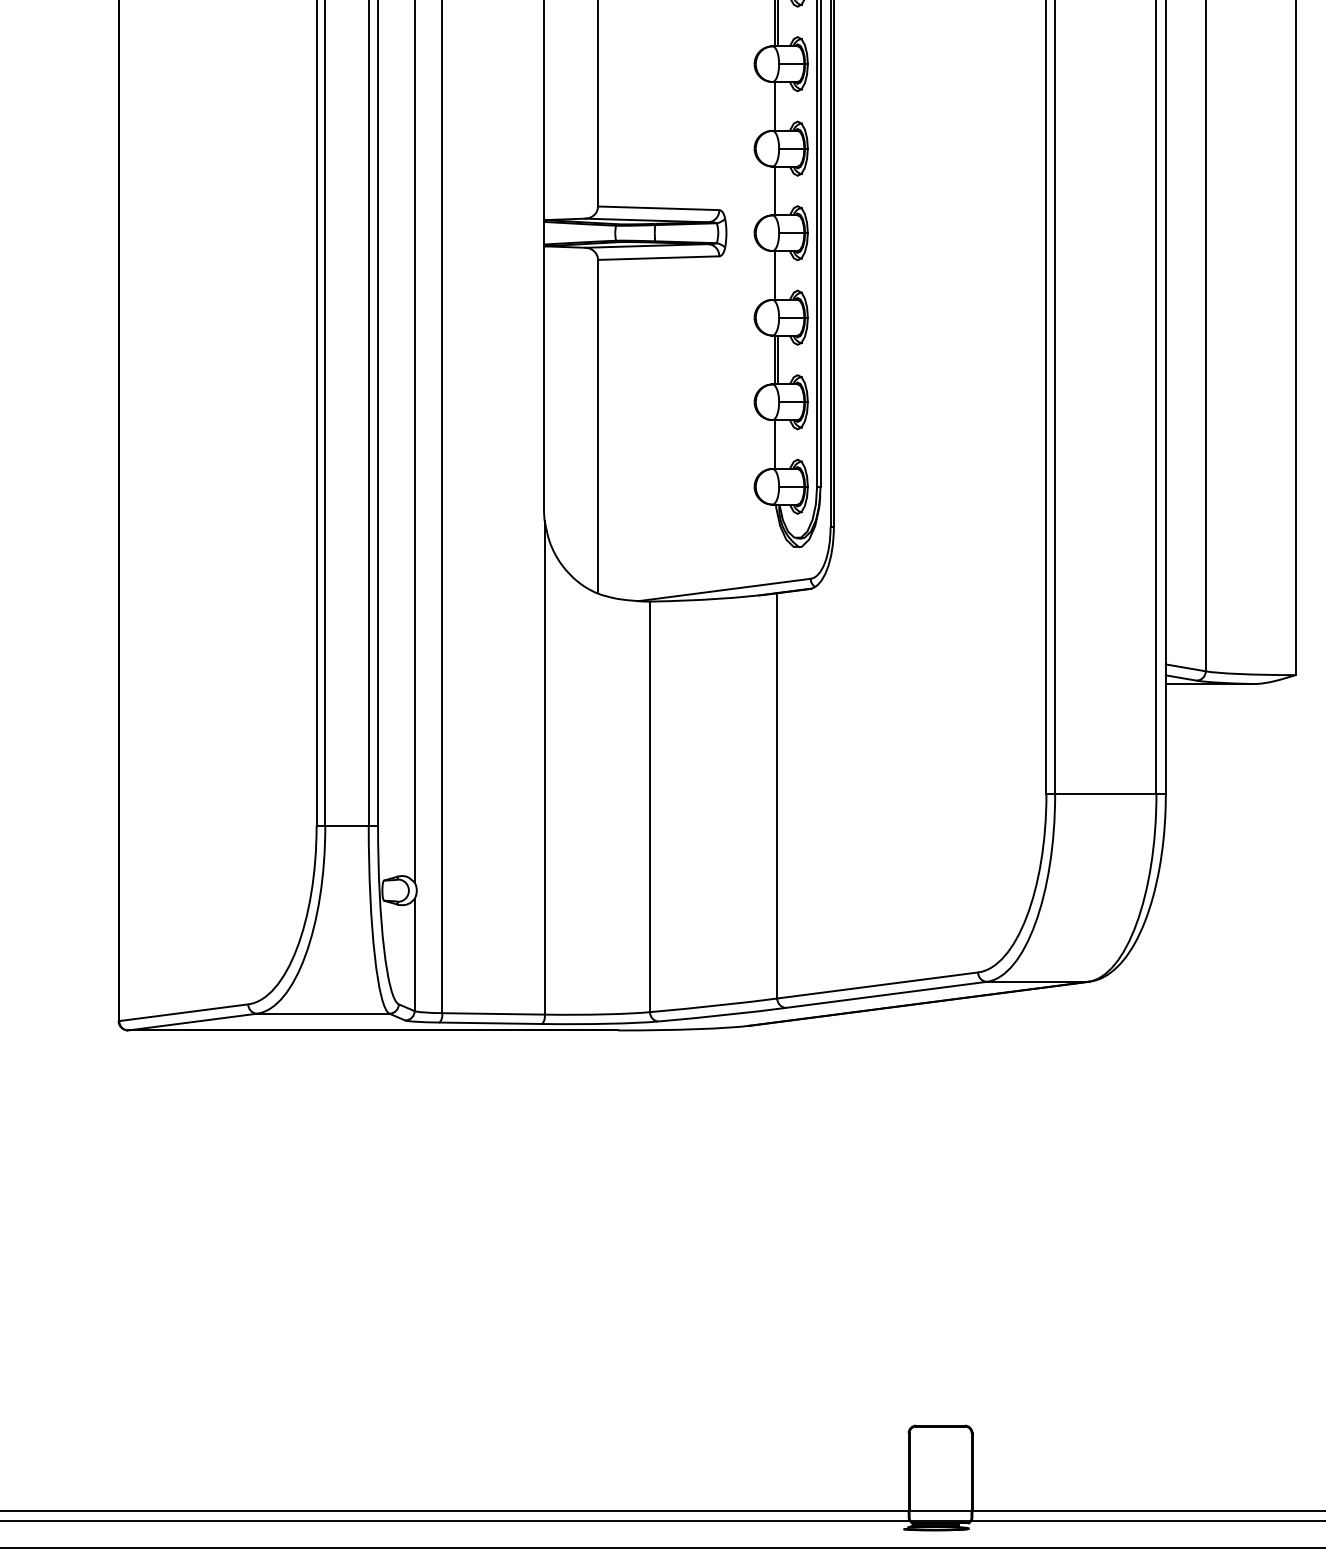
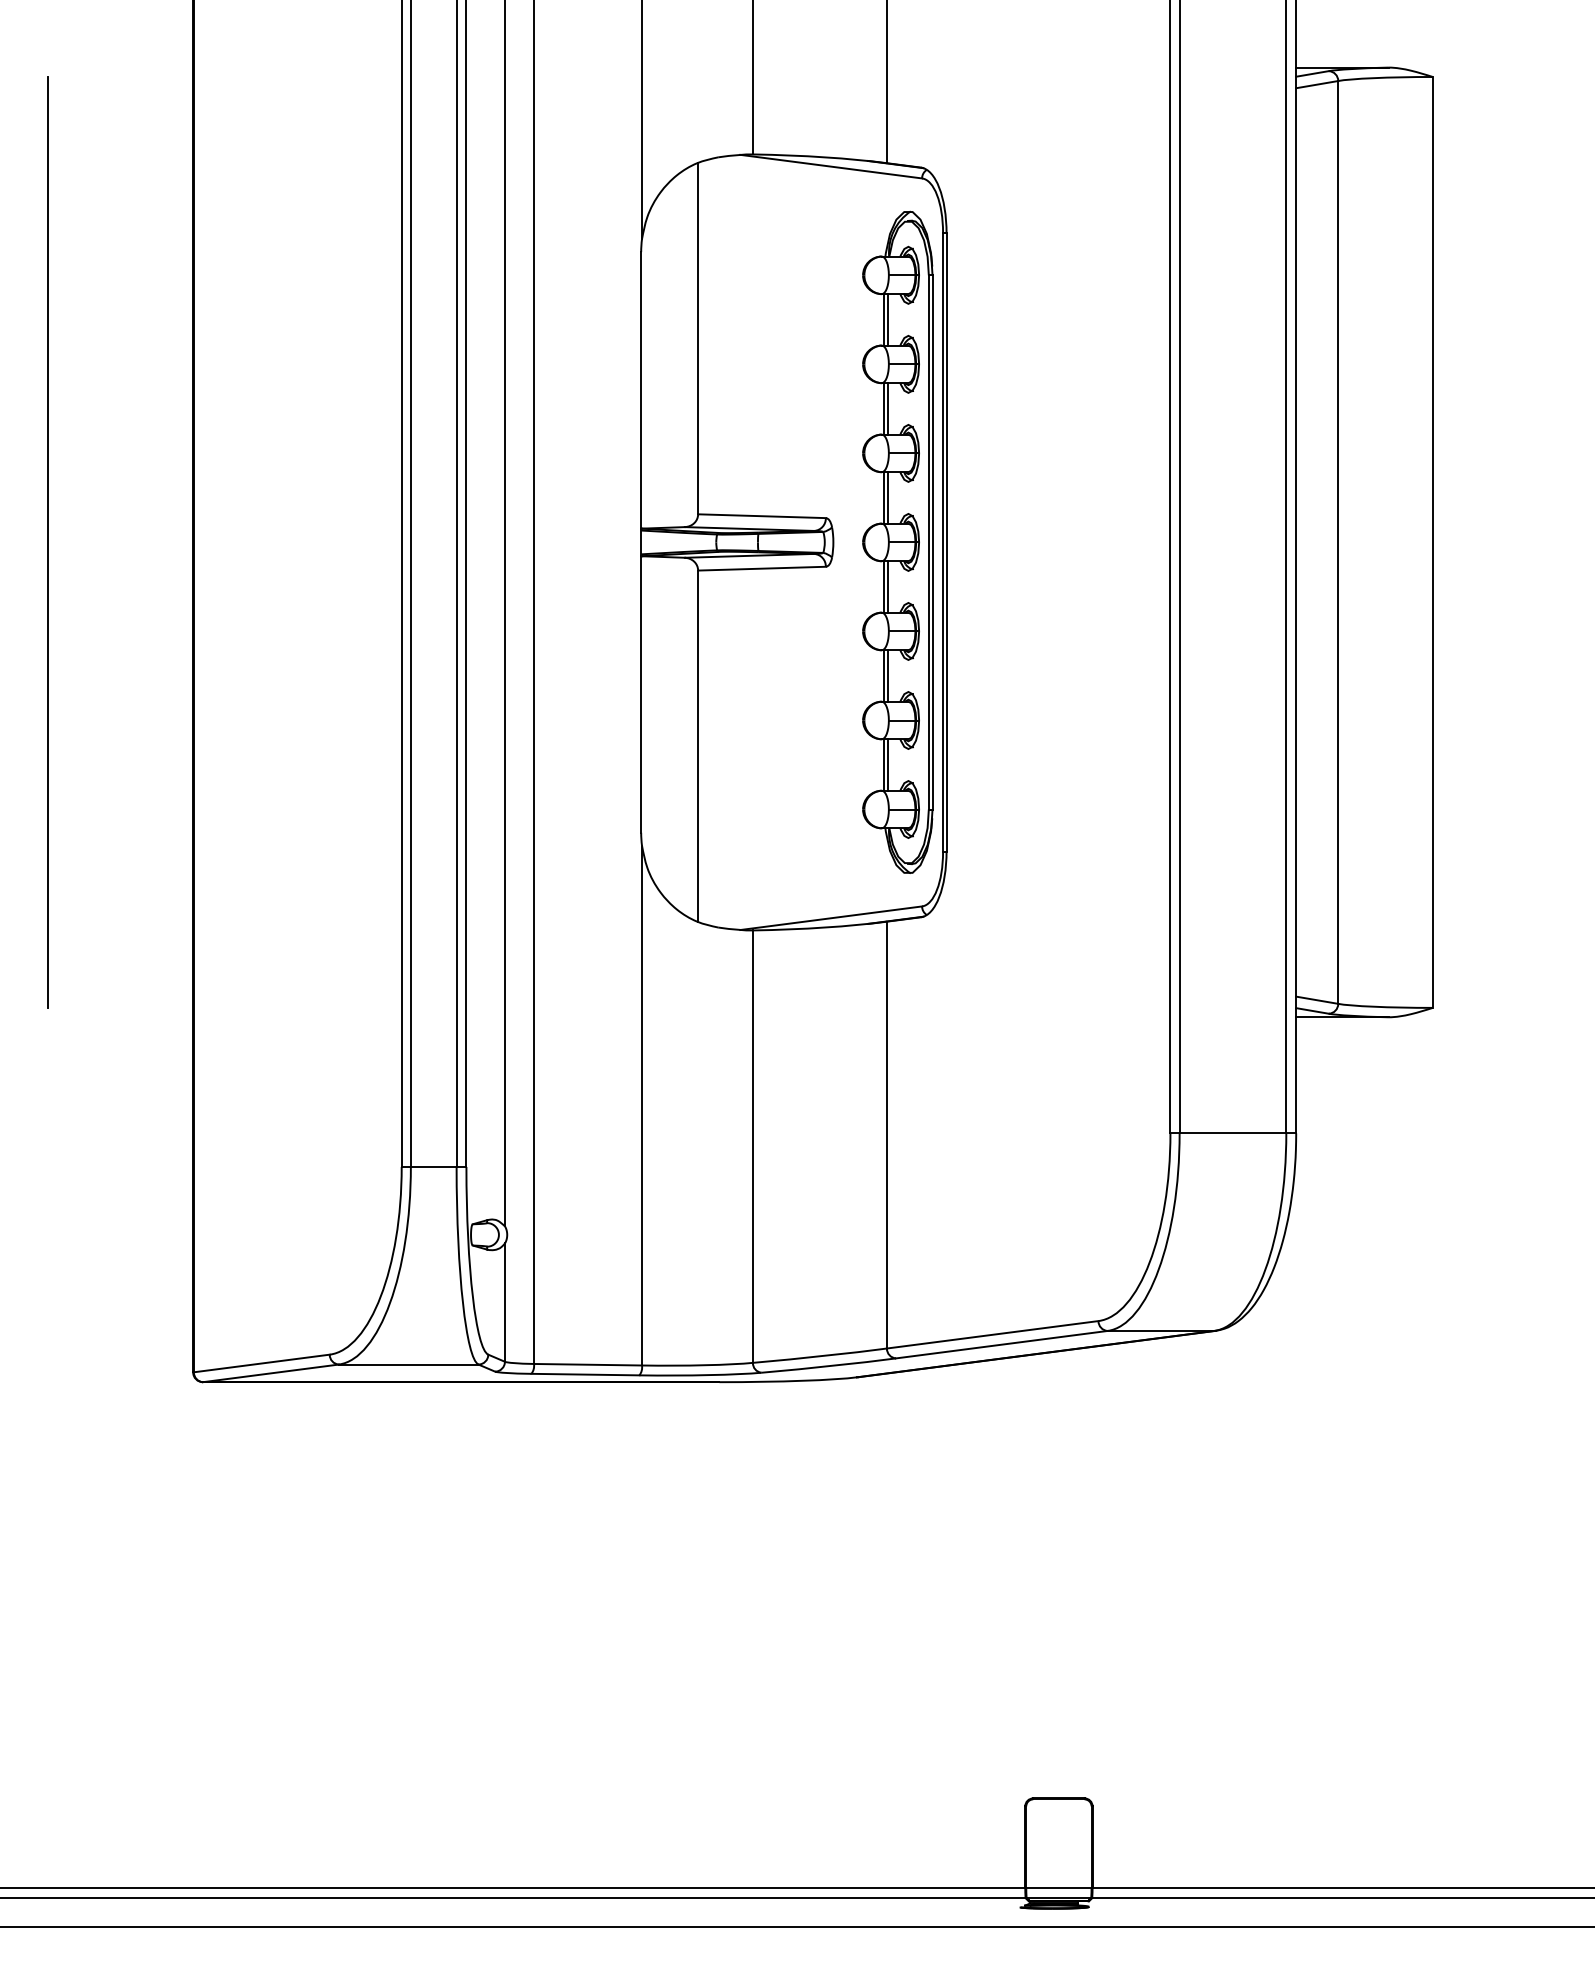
line: (778, 106) -> (888, 408), added
line: (778, 190) -> (888, 497), added
line: (778, 275) -> (888, 586), added
line: (778, 444) -> (888, 764), added

